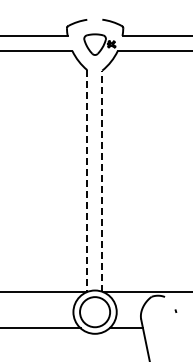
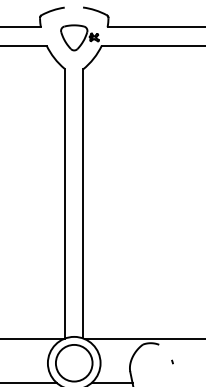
line: (87, 181) -> (65, 204), dashed -> solid
line: (102, 181) -> (83, 204), dashed -> solid

